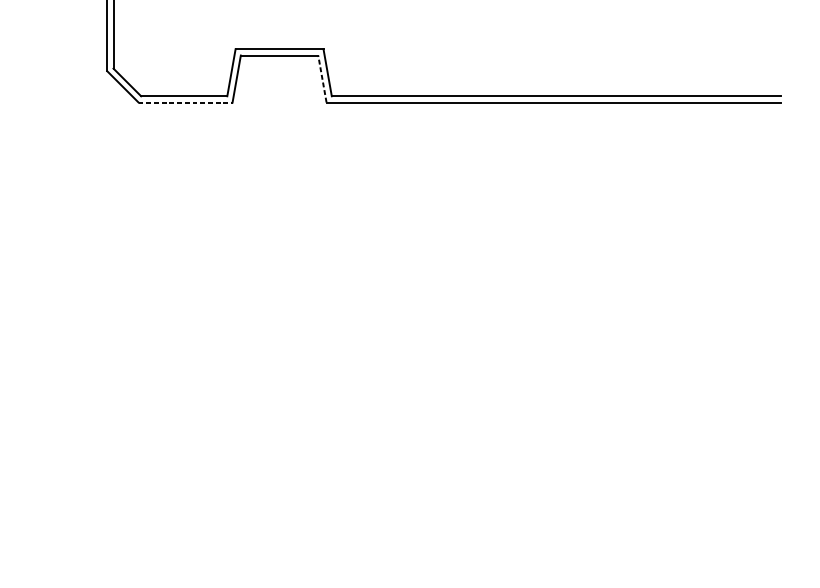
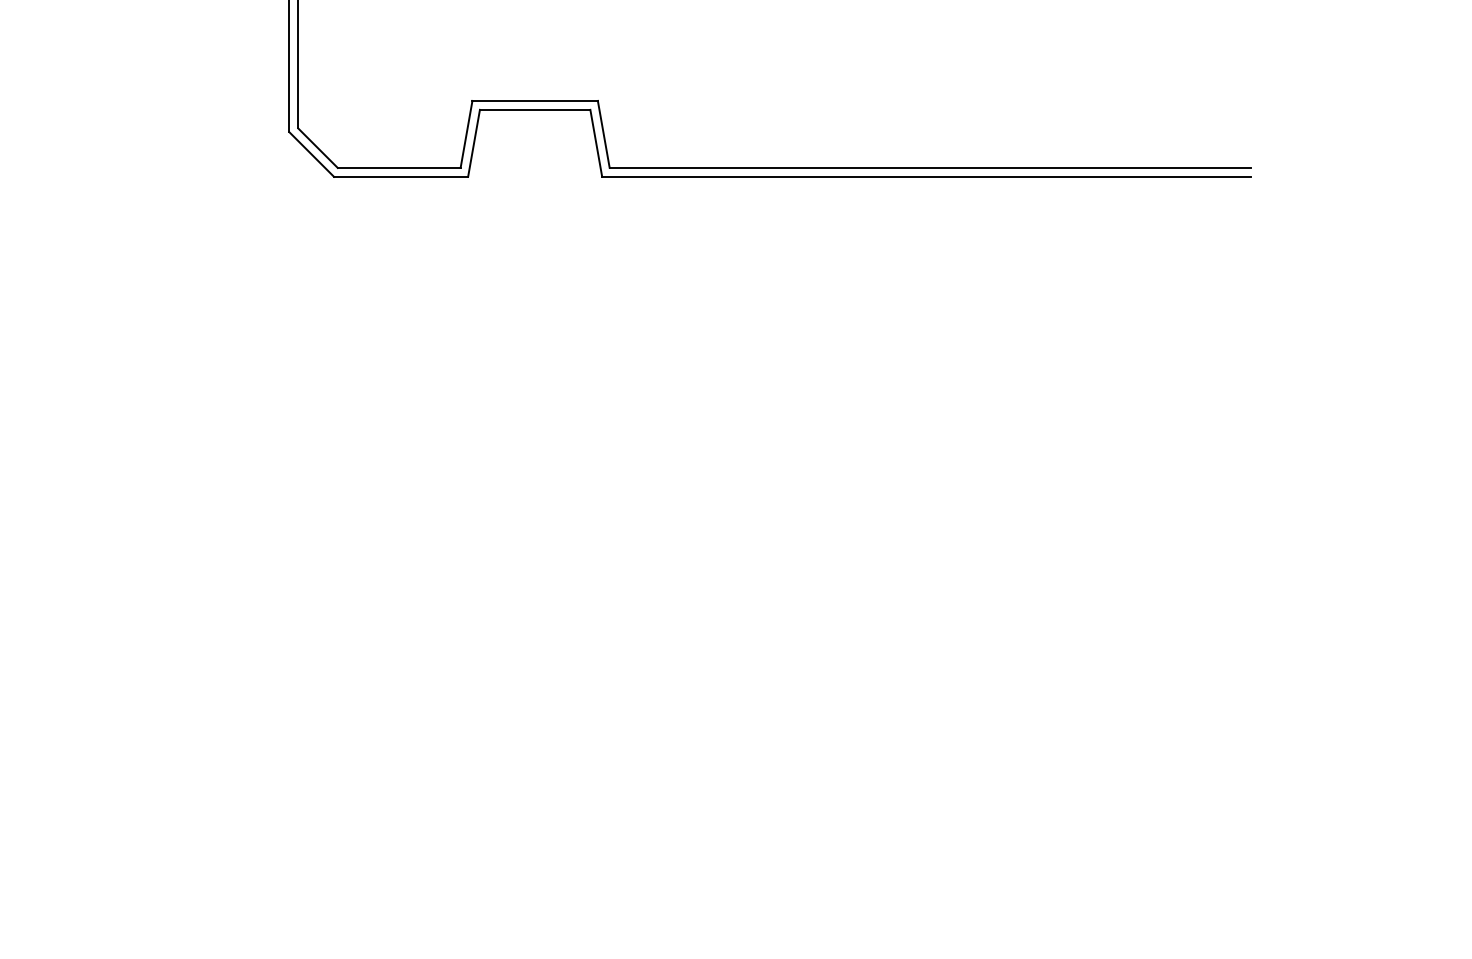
line: (322, 78) -> (596, 142), dashed -> solid
line: (185, 102) -> (401, 176), dashed -> solid

